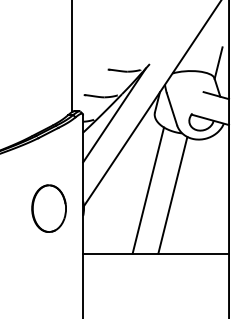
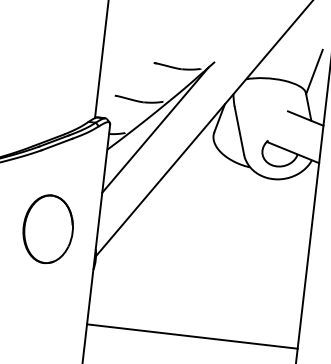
line: (148, 190) -> (191, 244), removed
line: (172, 194) -> (225, 253), removed
part: (48, 208) -> (47, 228), moved

